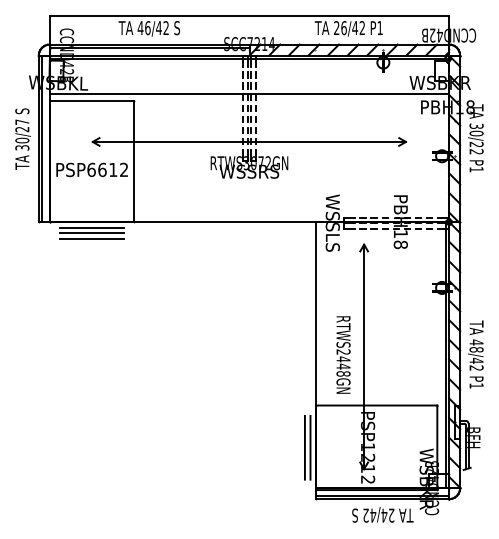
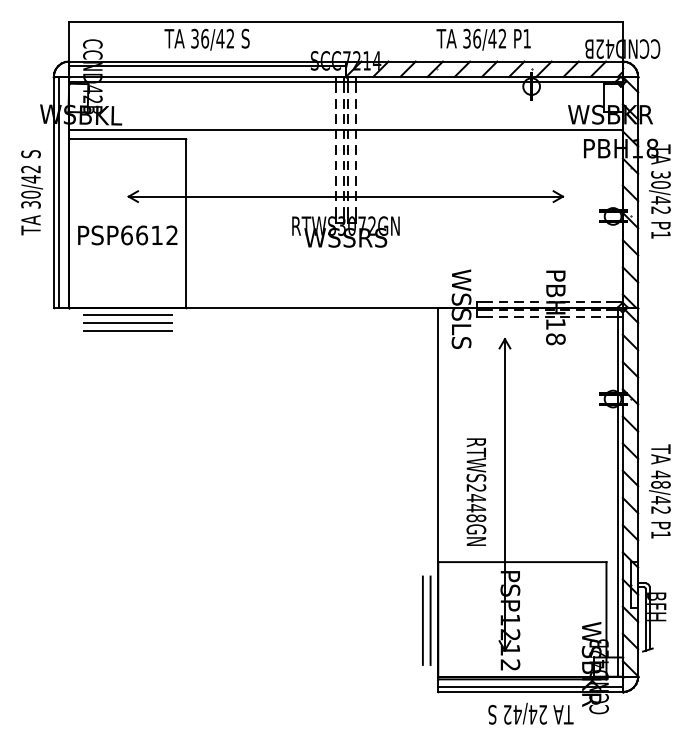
text: (140, 28) -> (194, 39), 46/42 -> 36/42
text: (336, 28) -> (466, 39), 26/42 -> 36/42
text: (22, 125) -> (31, 173), 30/27 -> 30/42
text: (476, 144) -> (660, 200), 30/22 -> 30/42

